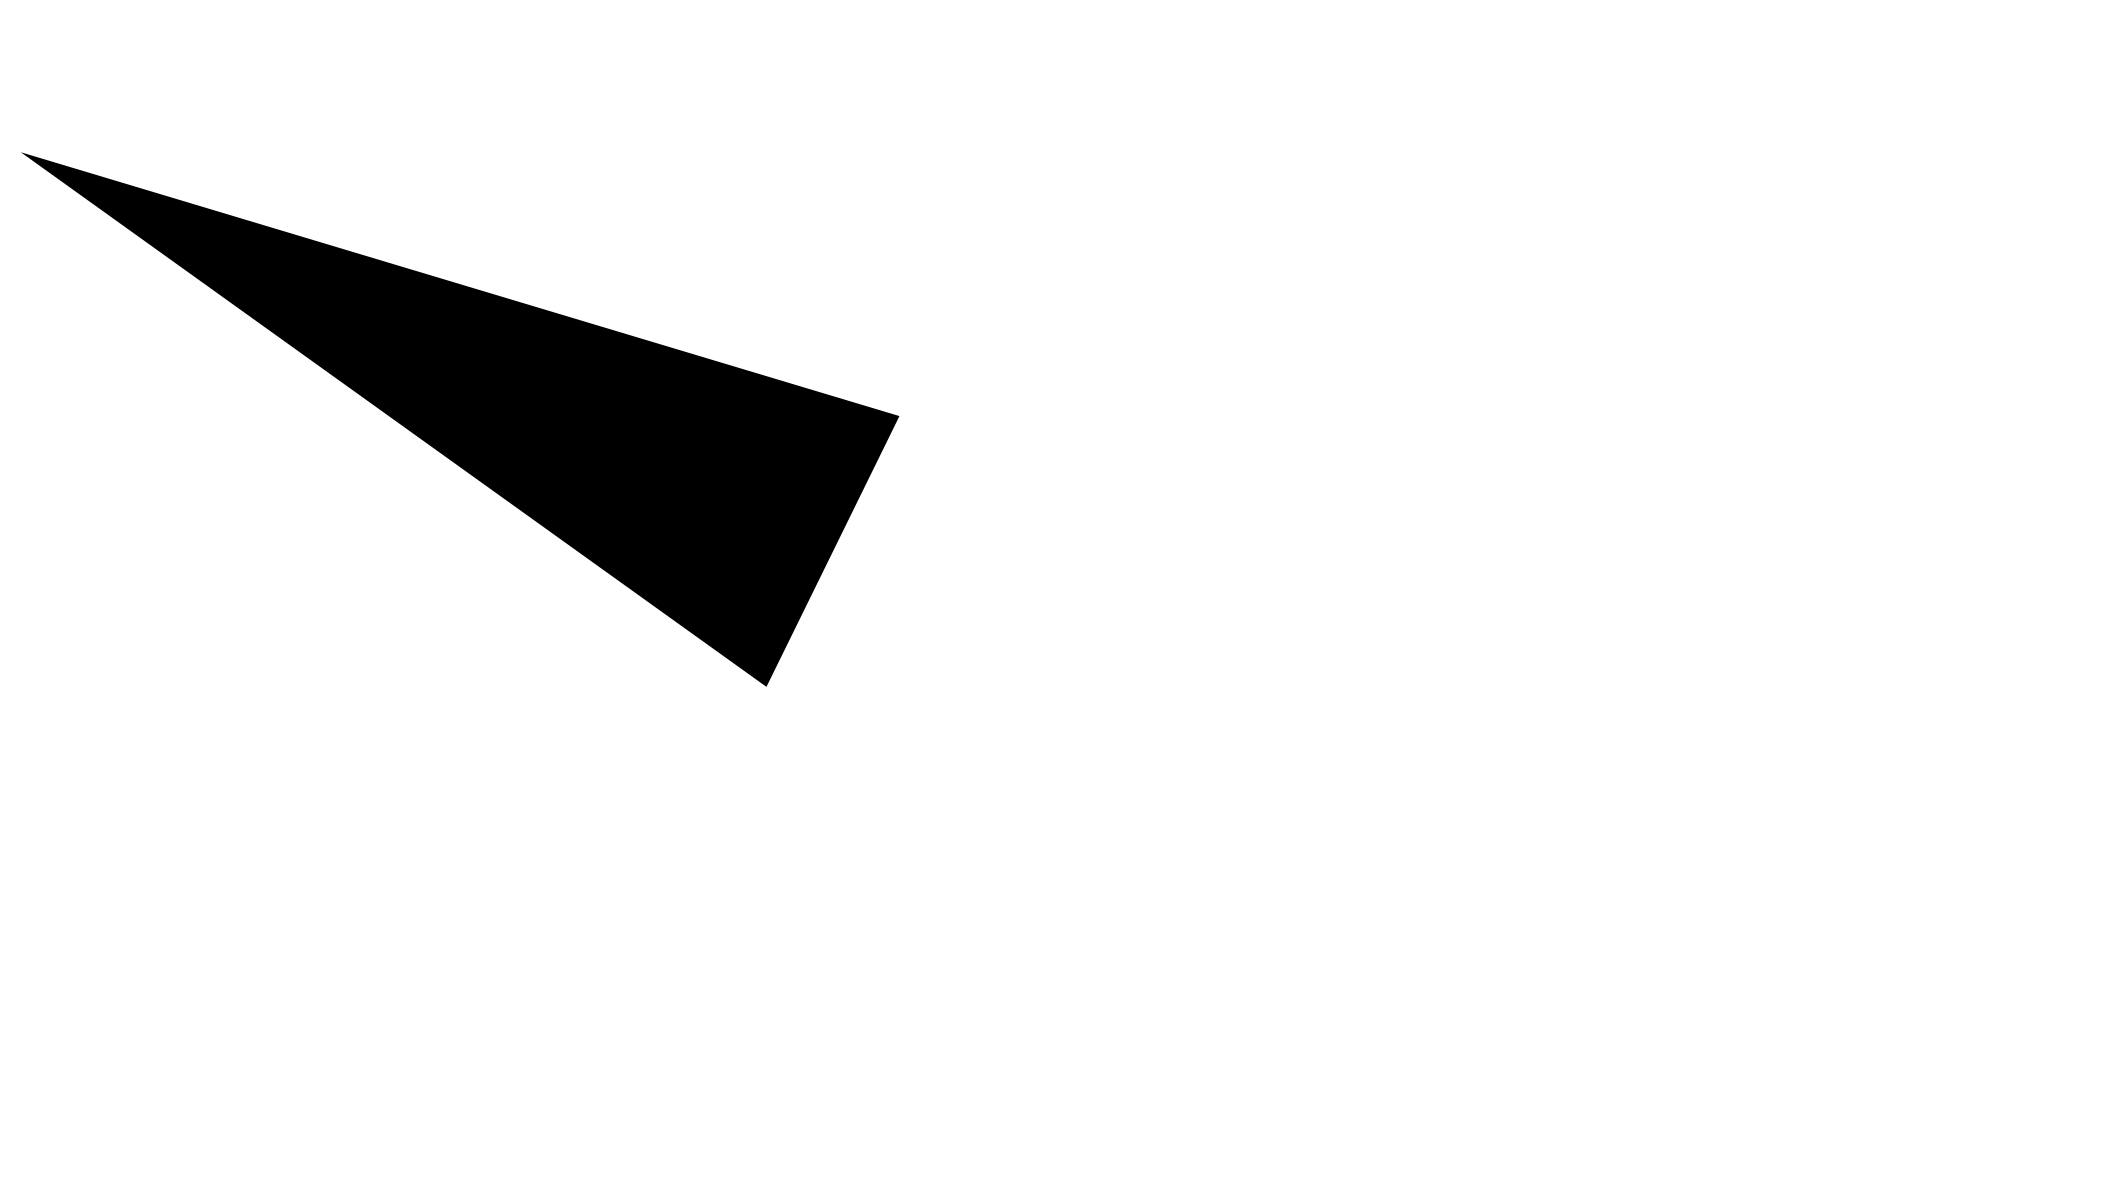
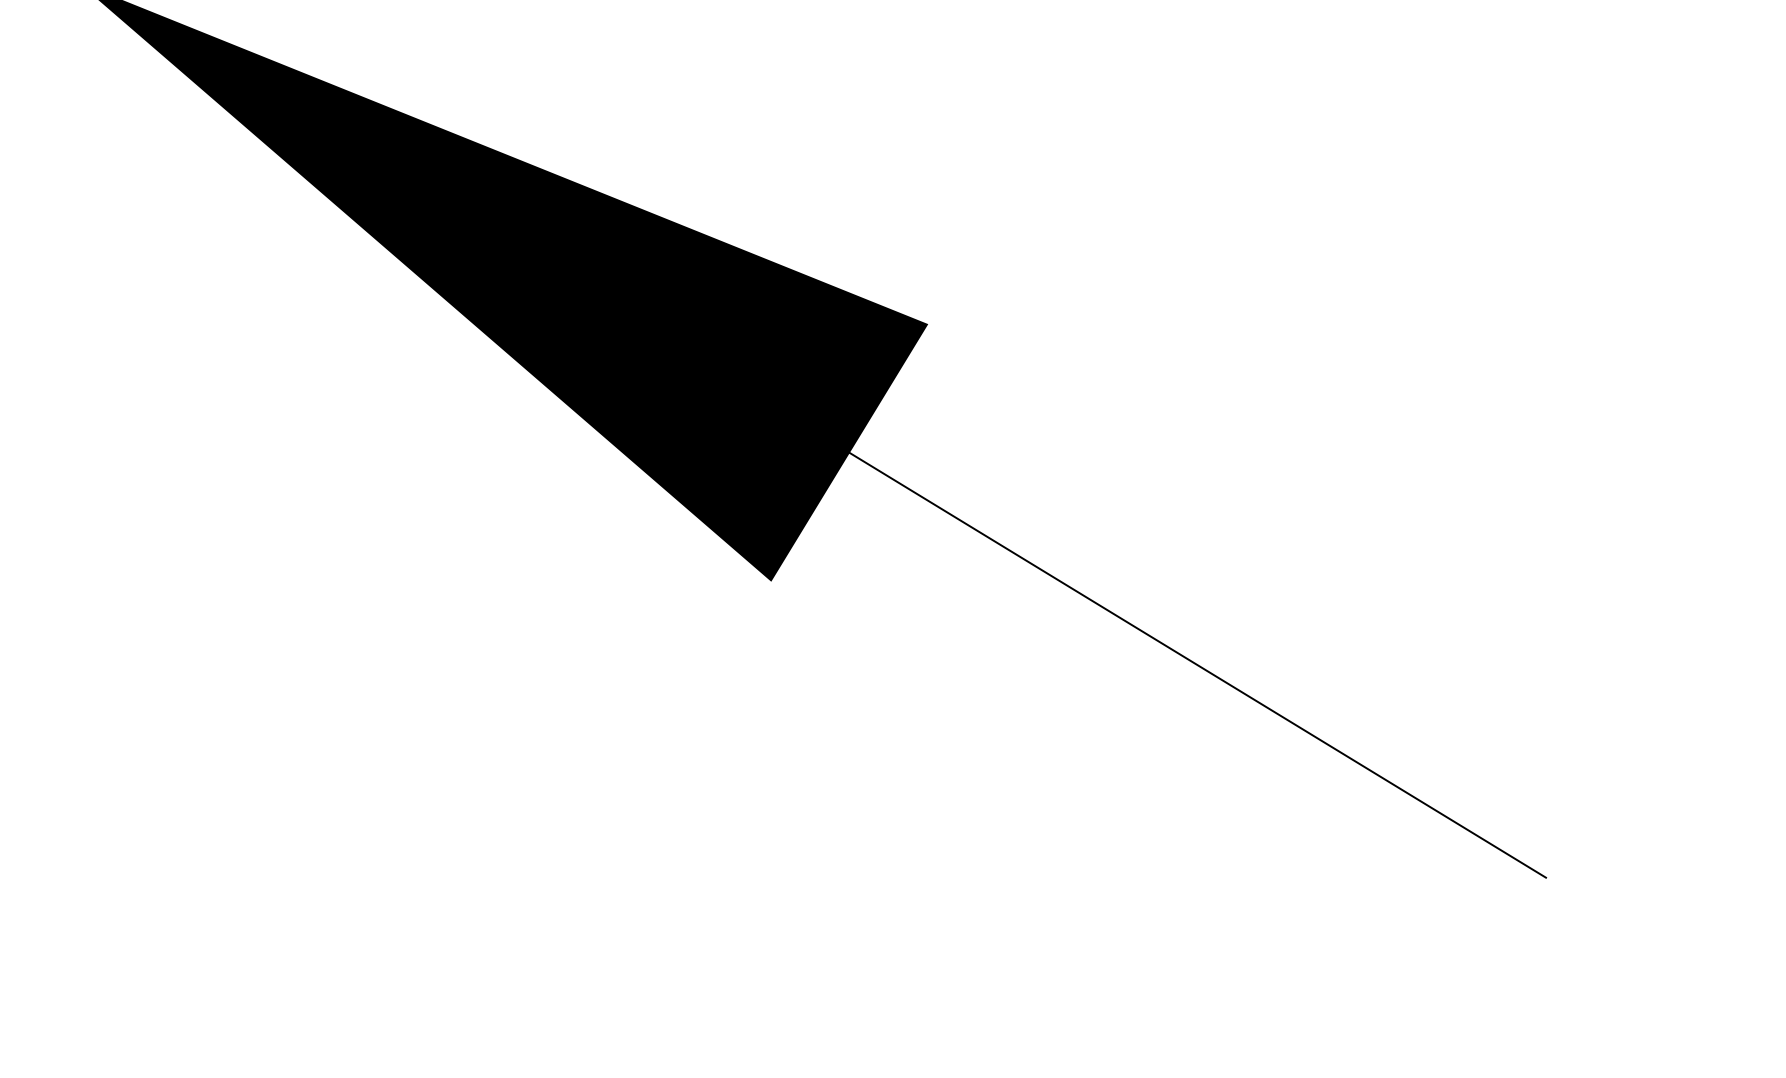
line: (1198, 731) -> (1197, 665), added

